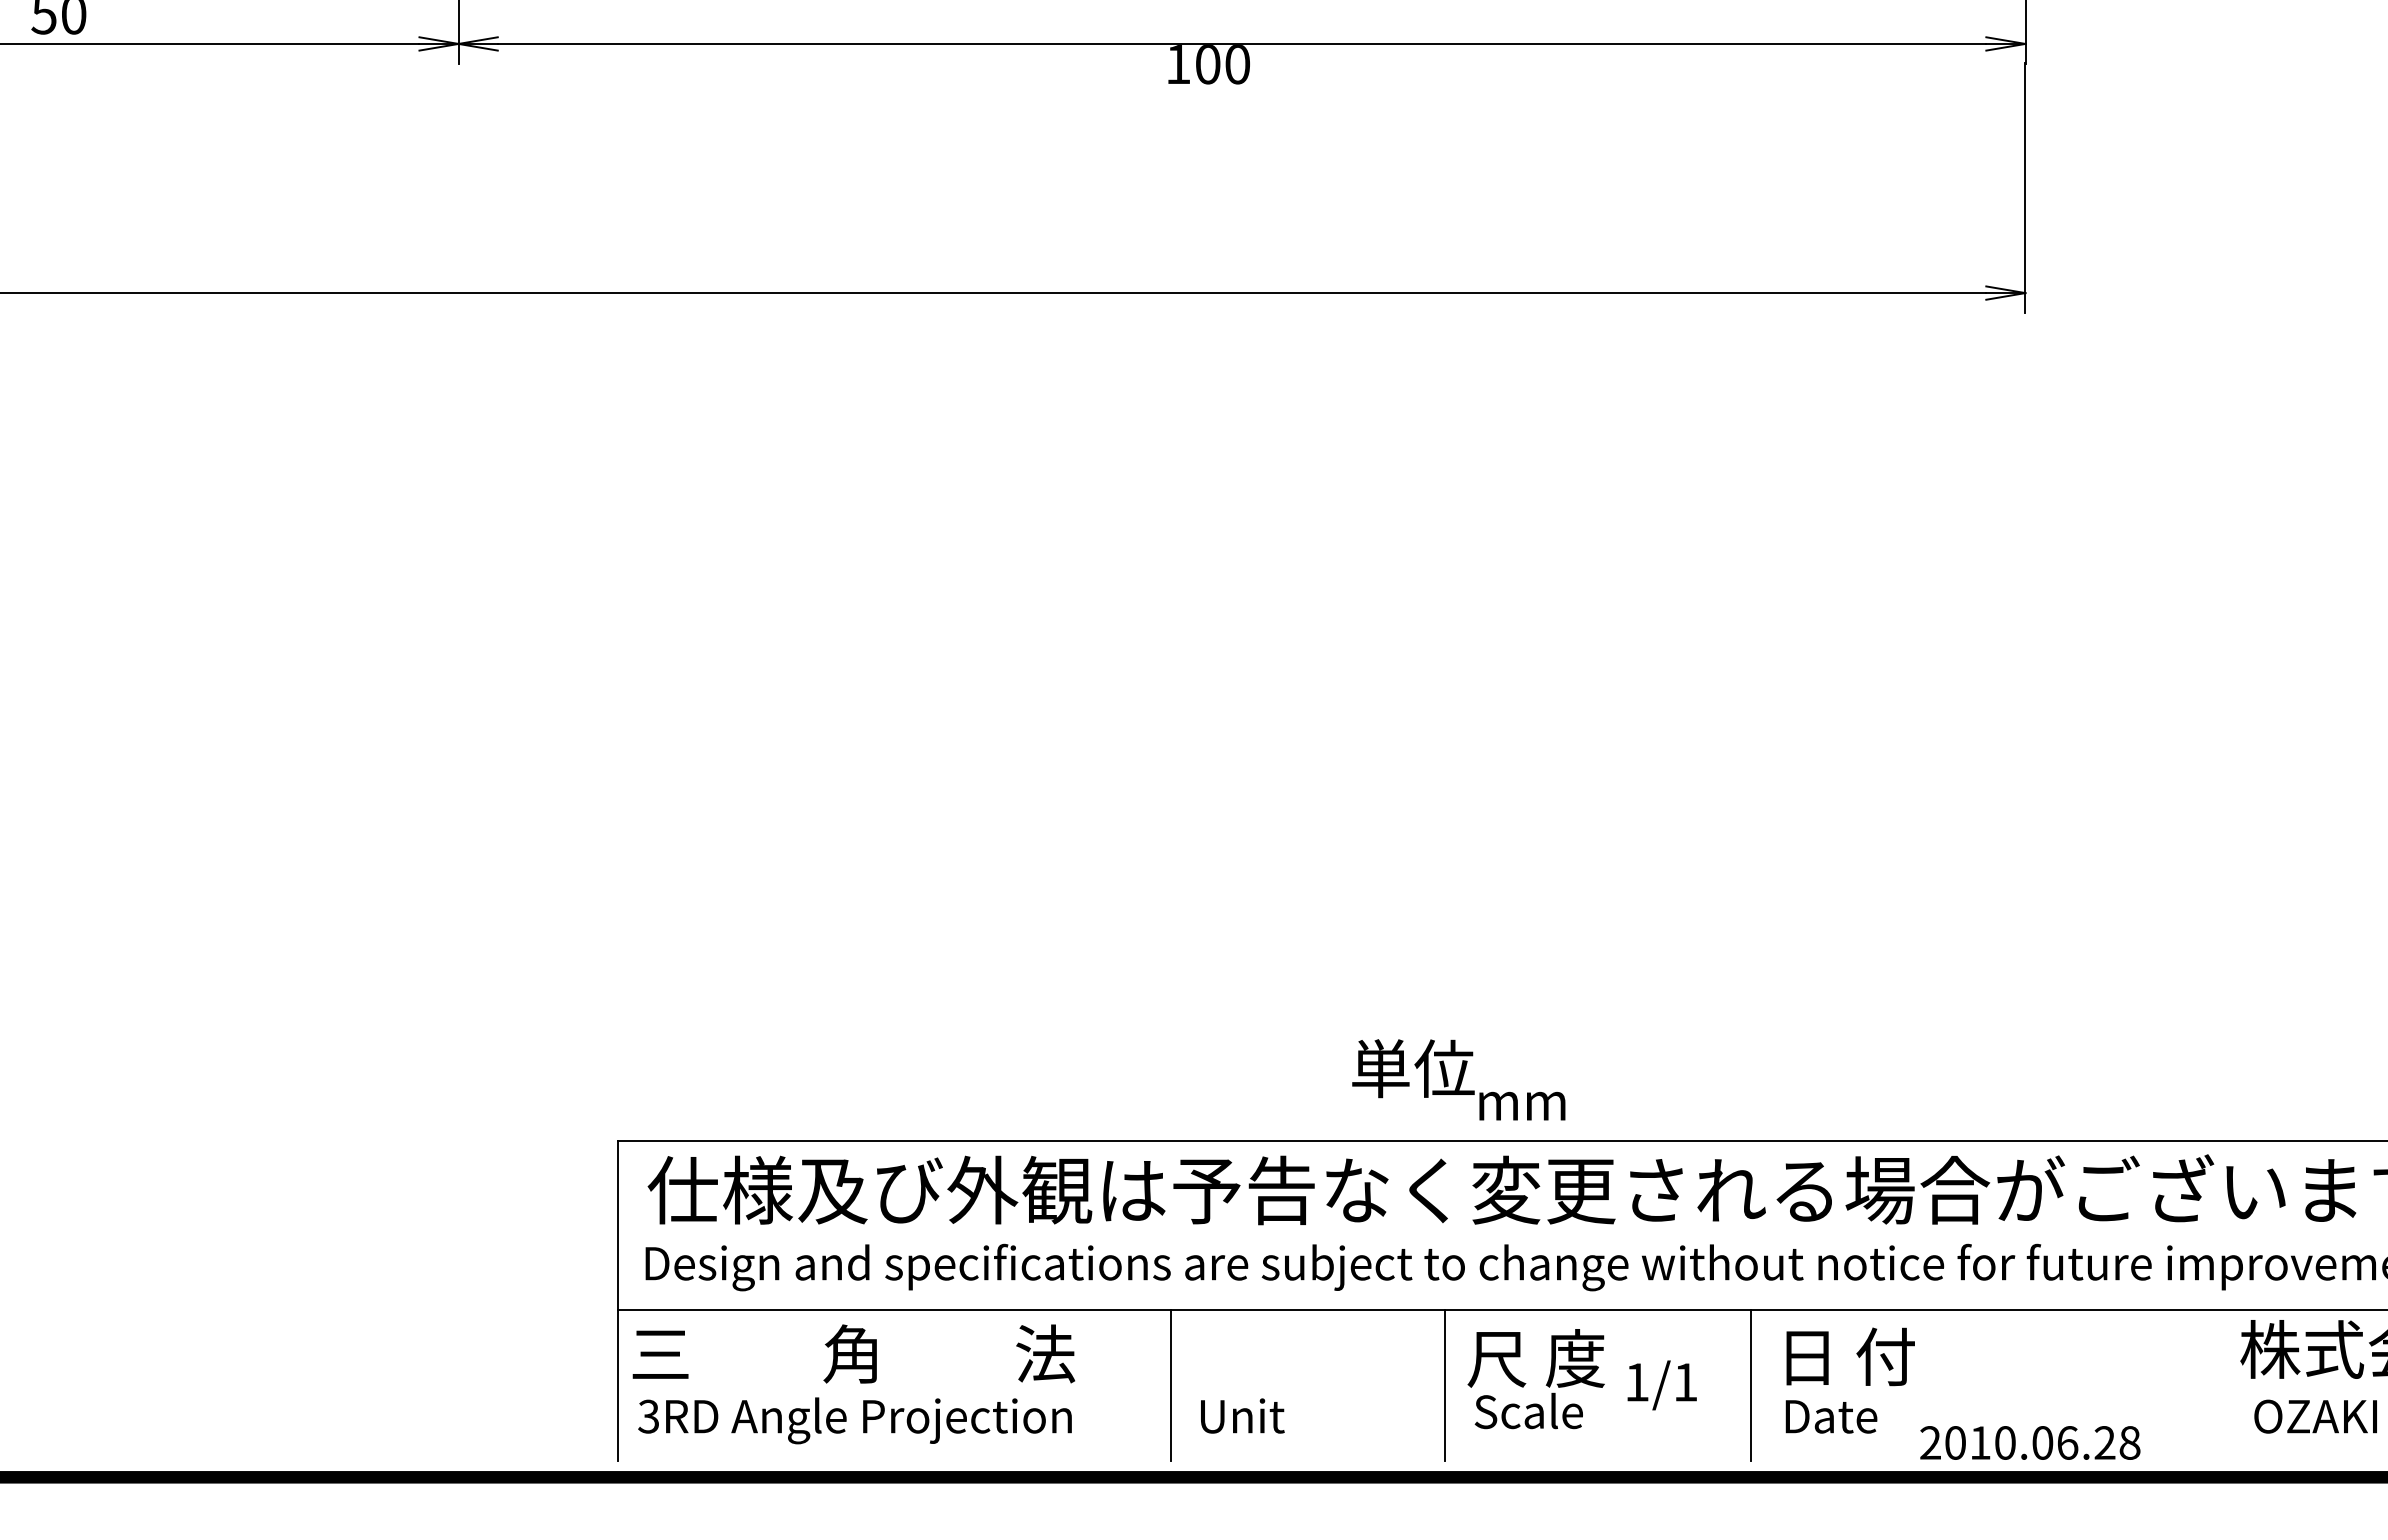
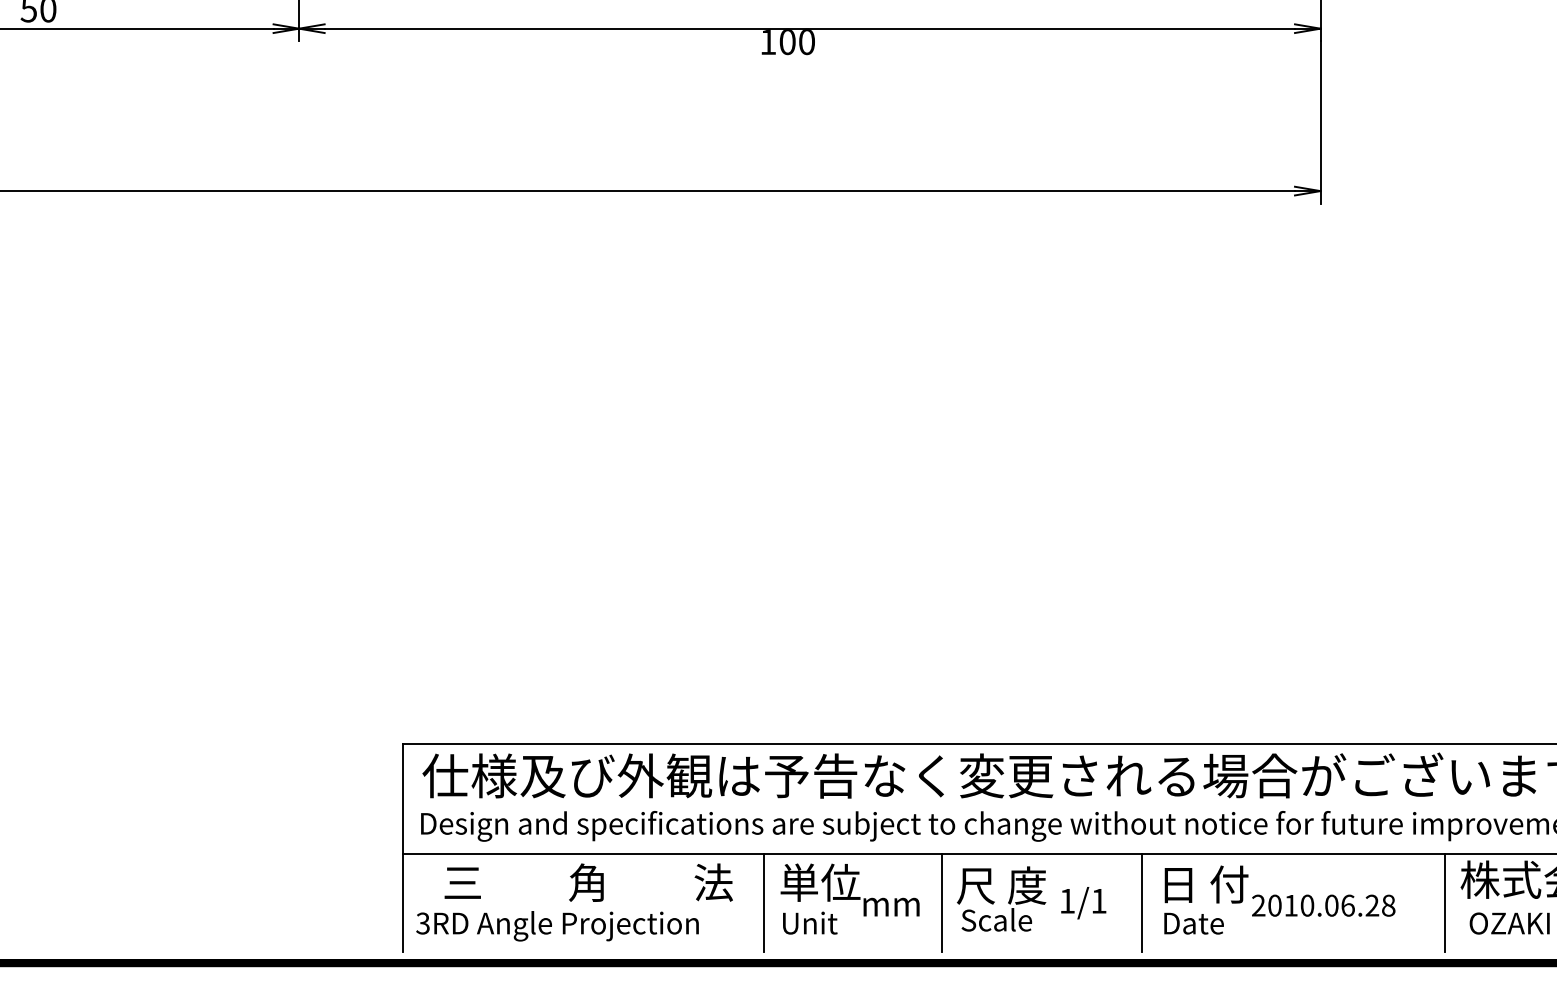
text: (1457, 1079) -> (849, 889), moved
text: (853, 1353) -> (588, 882), moved
line: (2217, 1384) -> (1445, 902), added
text: (2030, 1442) -> (1323, 905), moved

